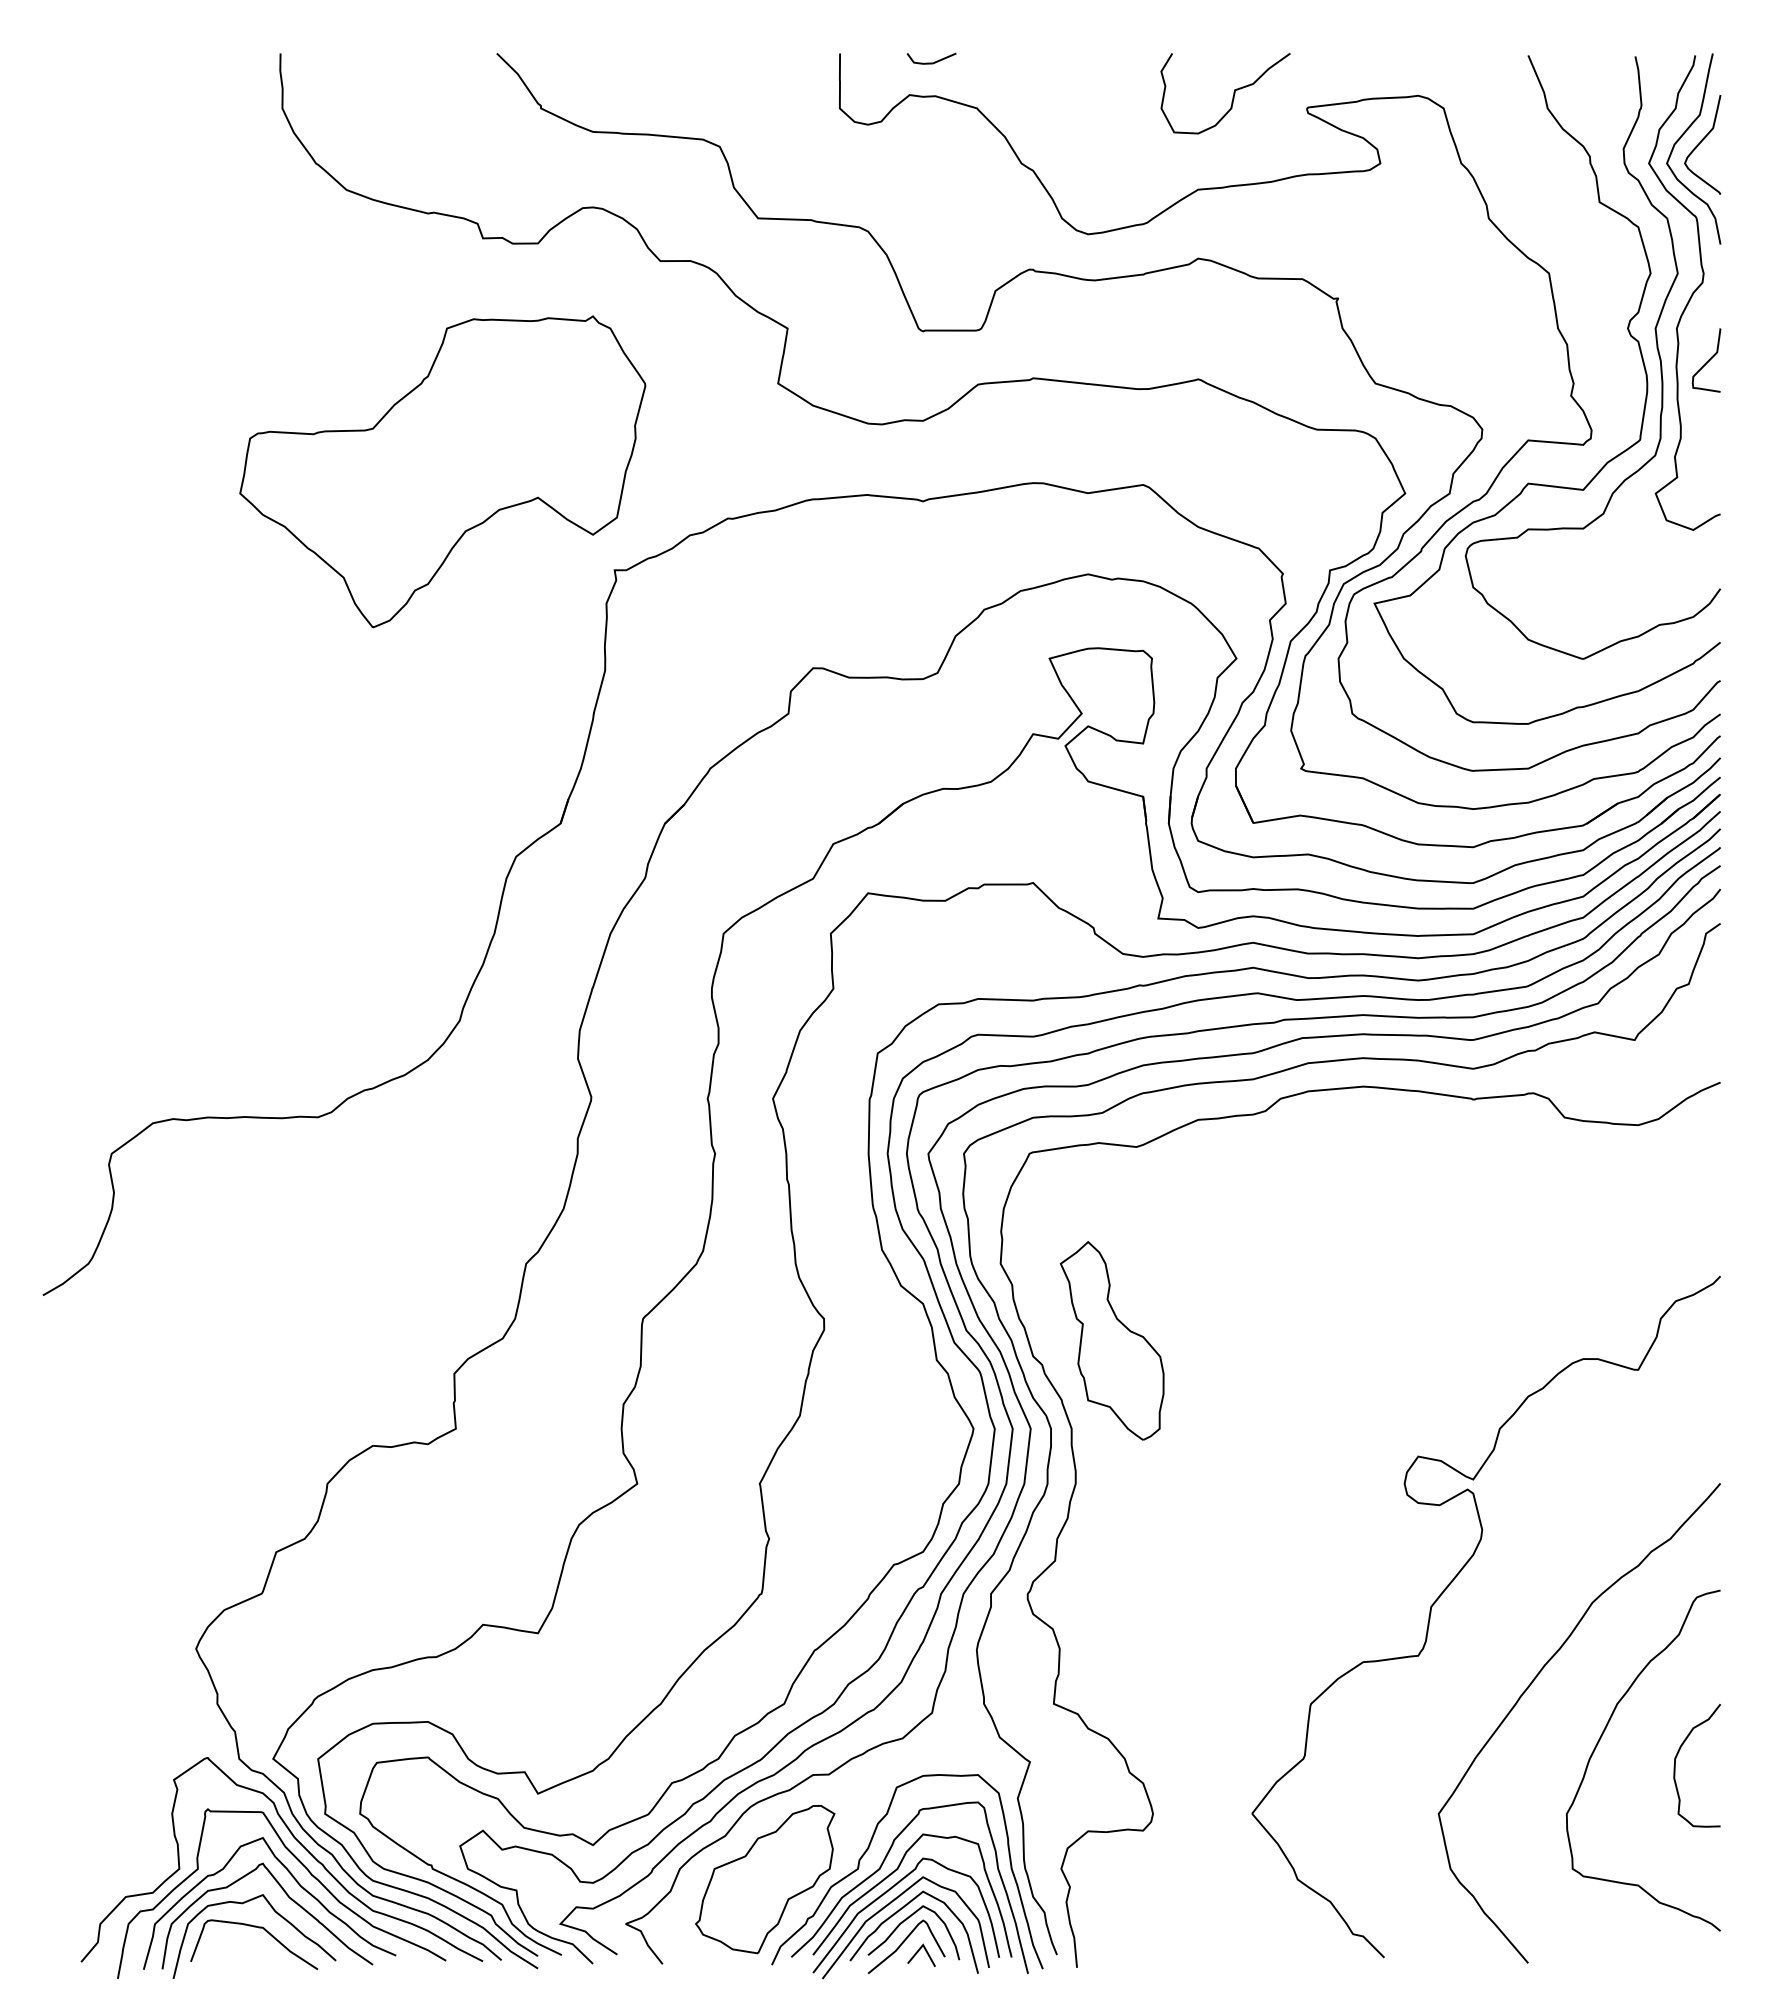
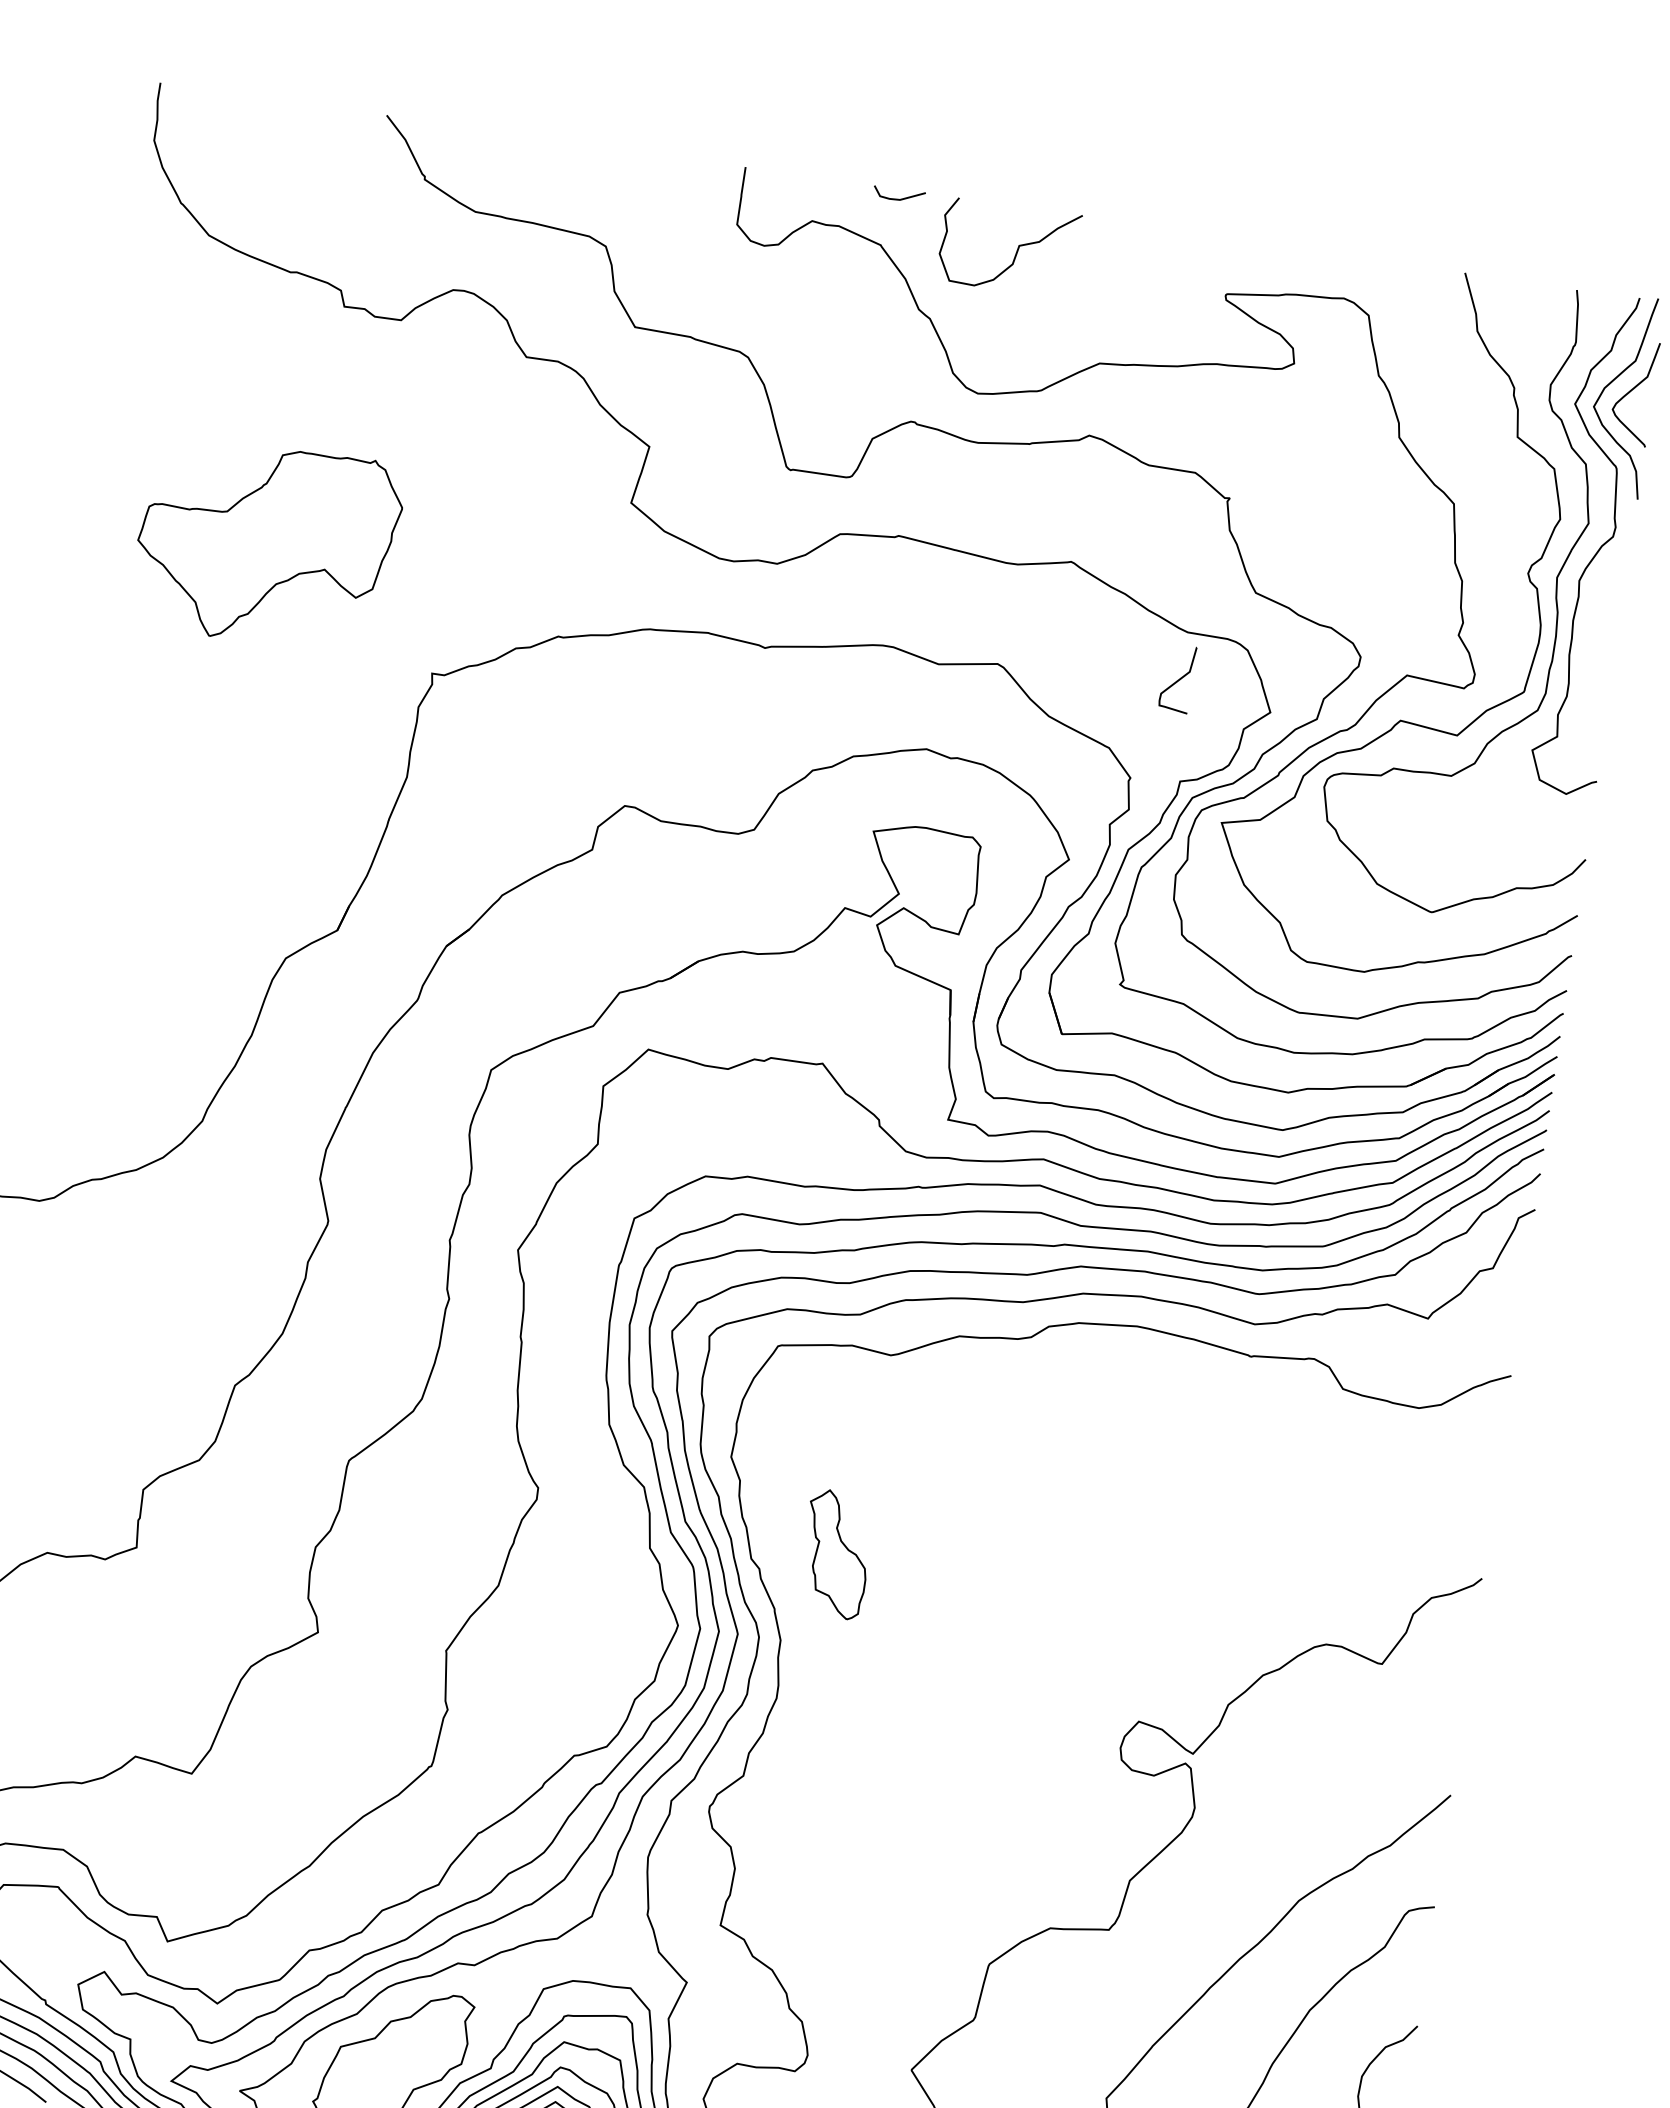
line: (931, 62) -> (898, 198), moved
curve: (1232, 96) -> (1015, 251), moved
curve: (1707, 360) -> (1178, 678), moved
part: (442, 471) -> (266, 544), size x0.6
part: (1111, 1340) -> (835, 1553), size x0.6

